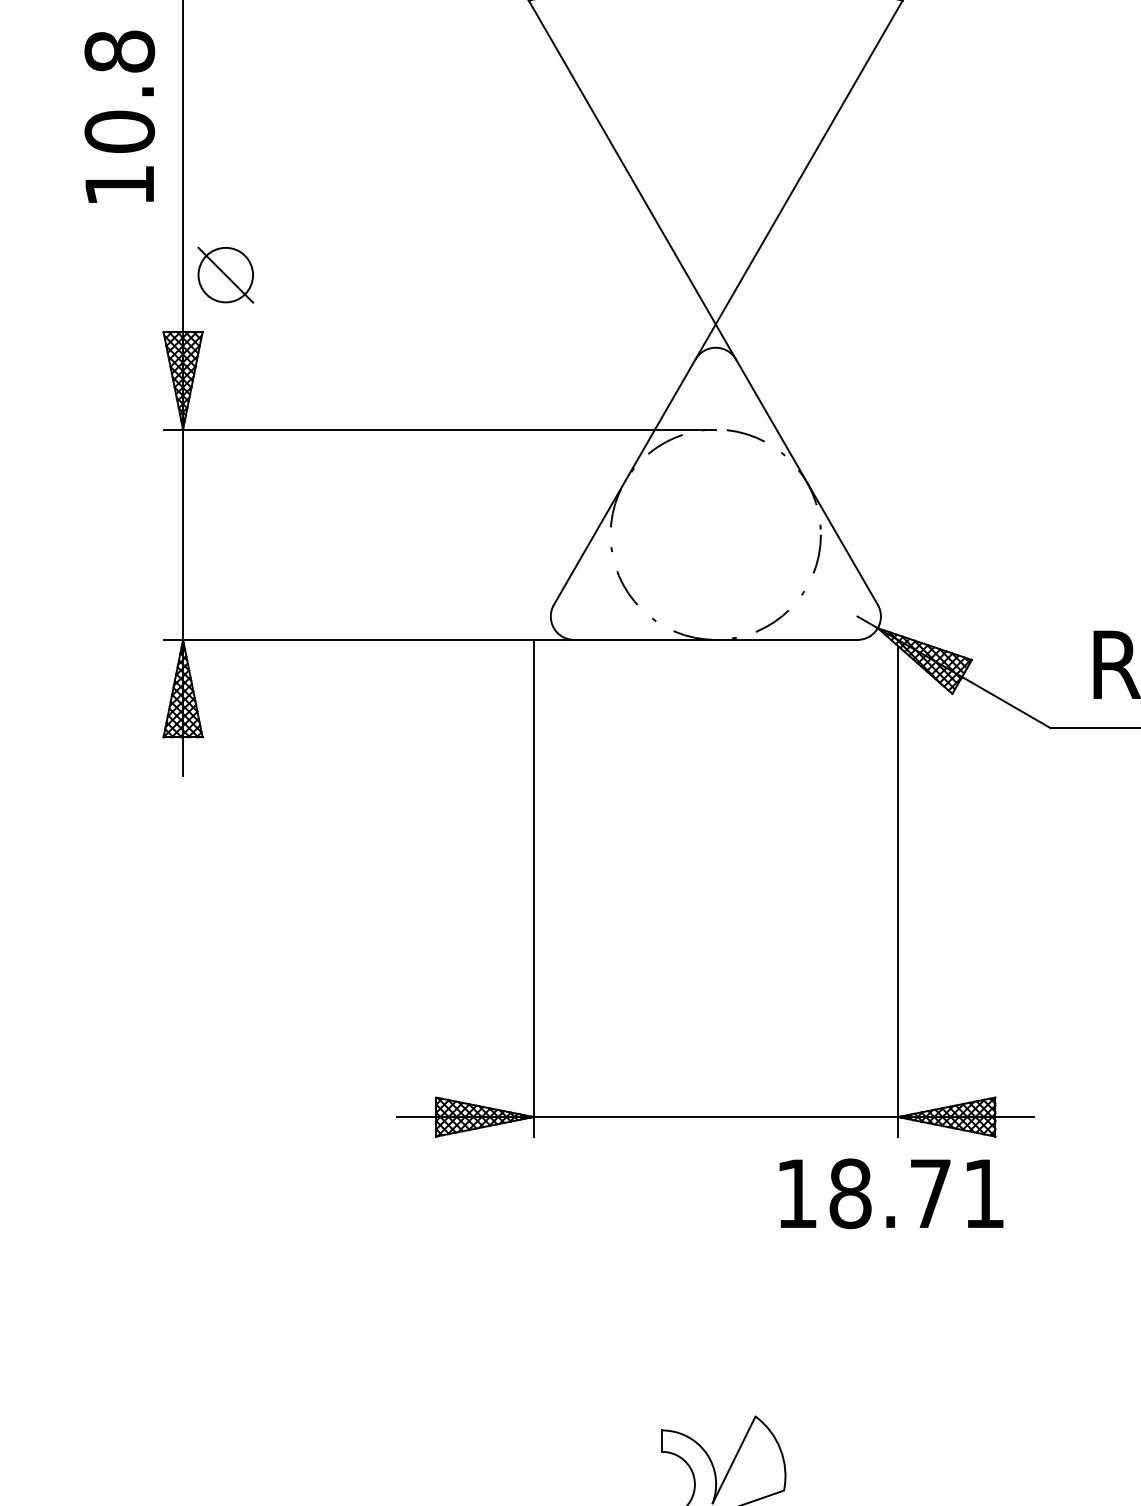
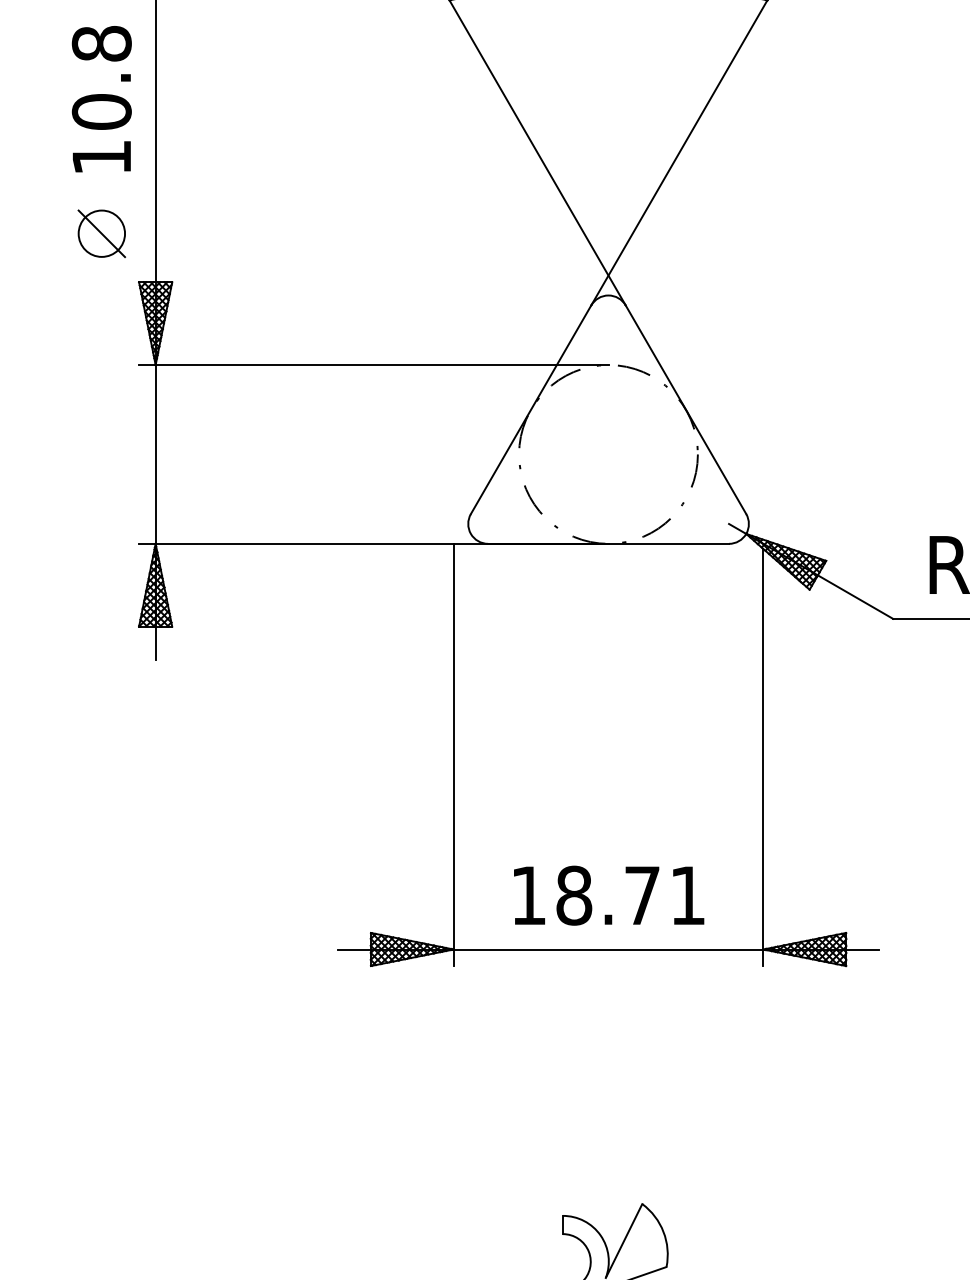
part: (225, 274) -> (101, 233), moved
text: (891, 1193) -> (609, 895), moved

